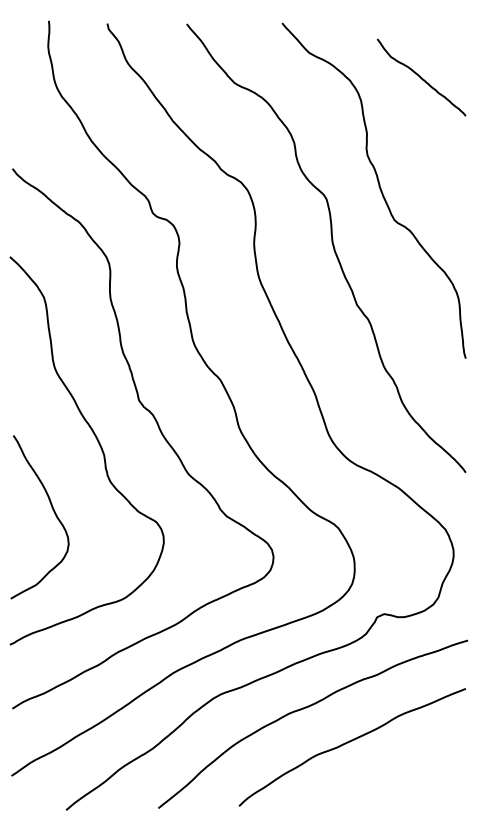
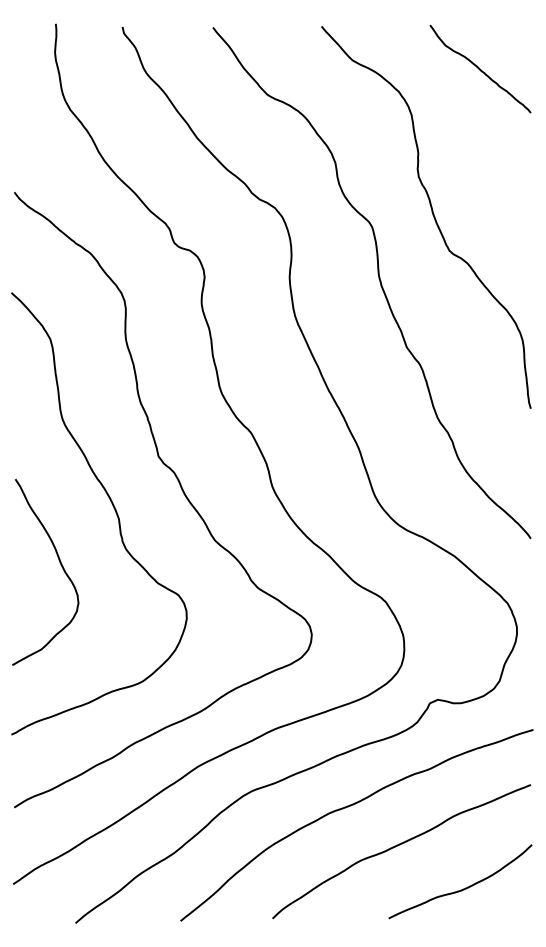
curve: (421, 77) -> (480, 69), moved
curve: (52, 510) -> (59, 564), moved
curve: (406, 779) -> (463, 888), added

